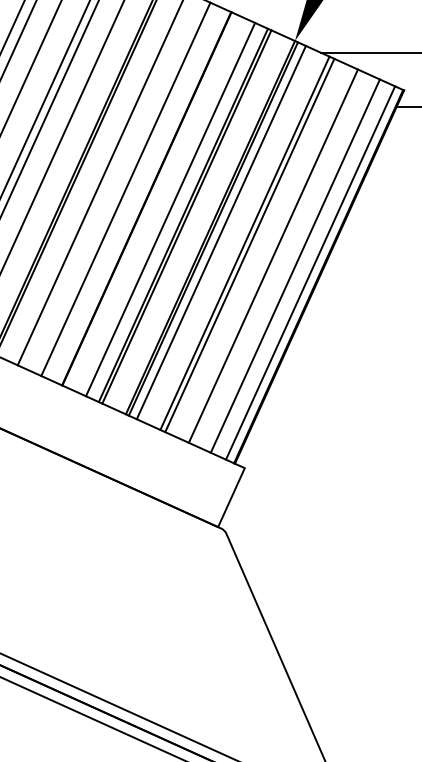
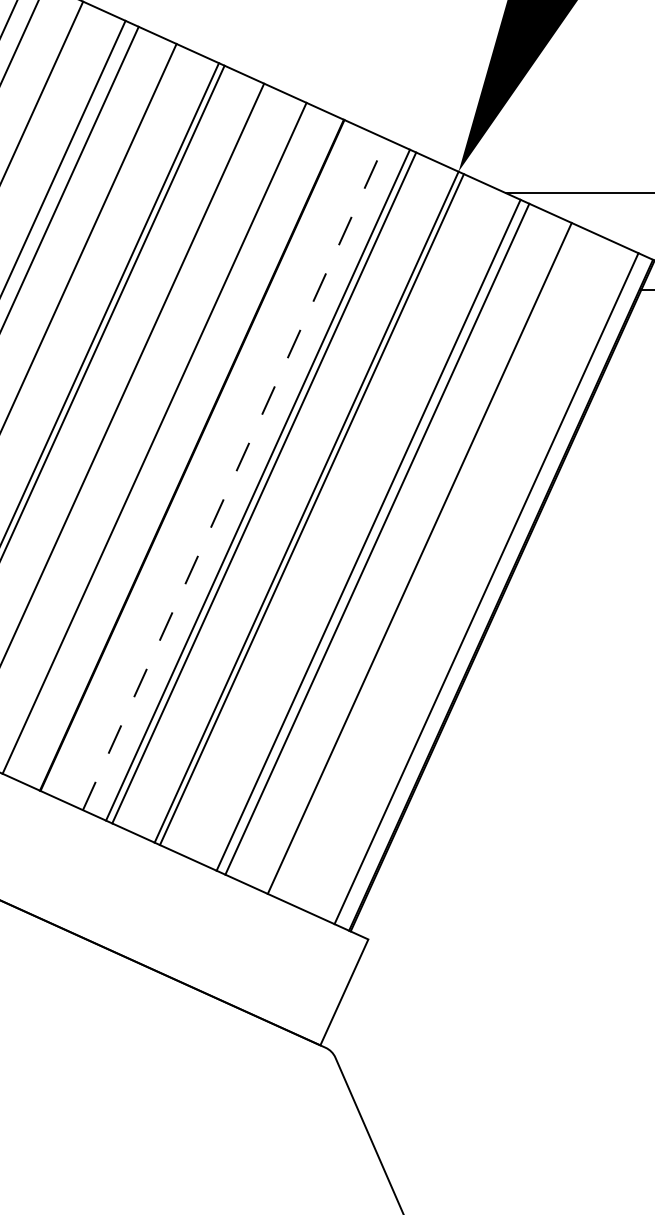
line: (170, 209) -> (234, 474), solid -> dashed
line: (220, 232) -> (324, 515), removed
line: (294, 265) -> (457, 575), removed

